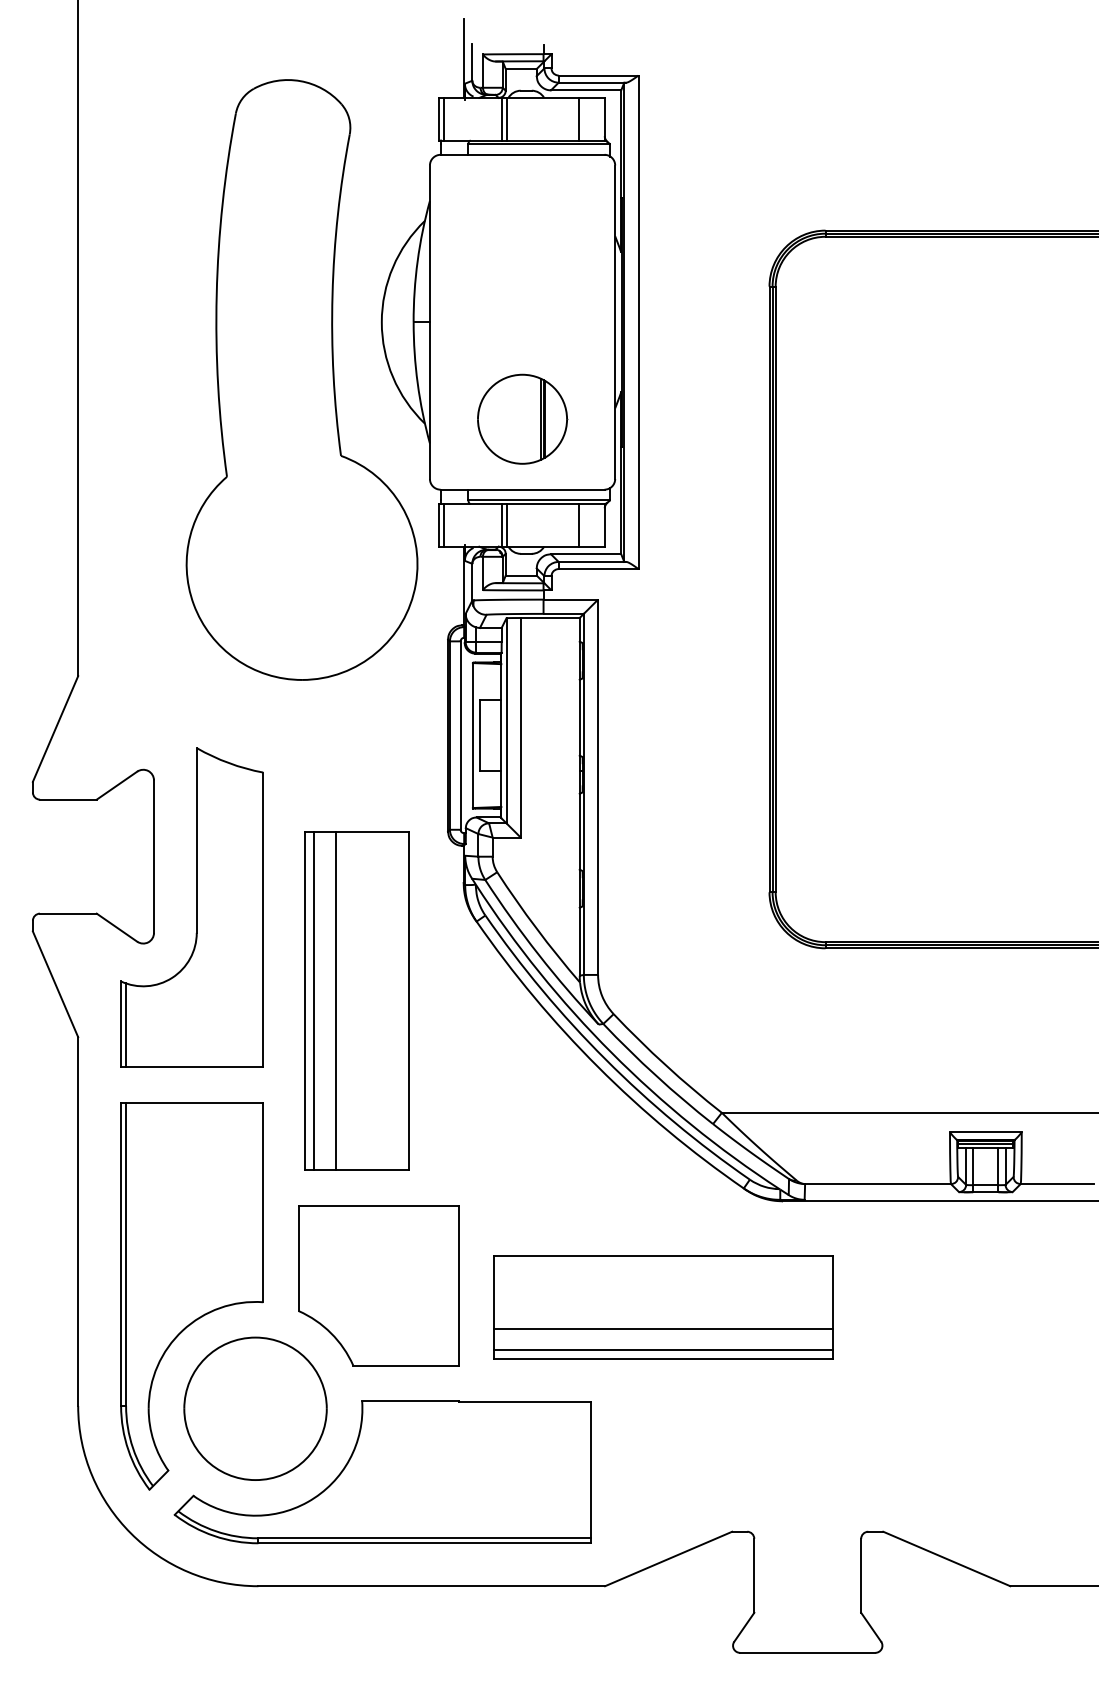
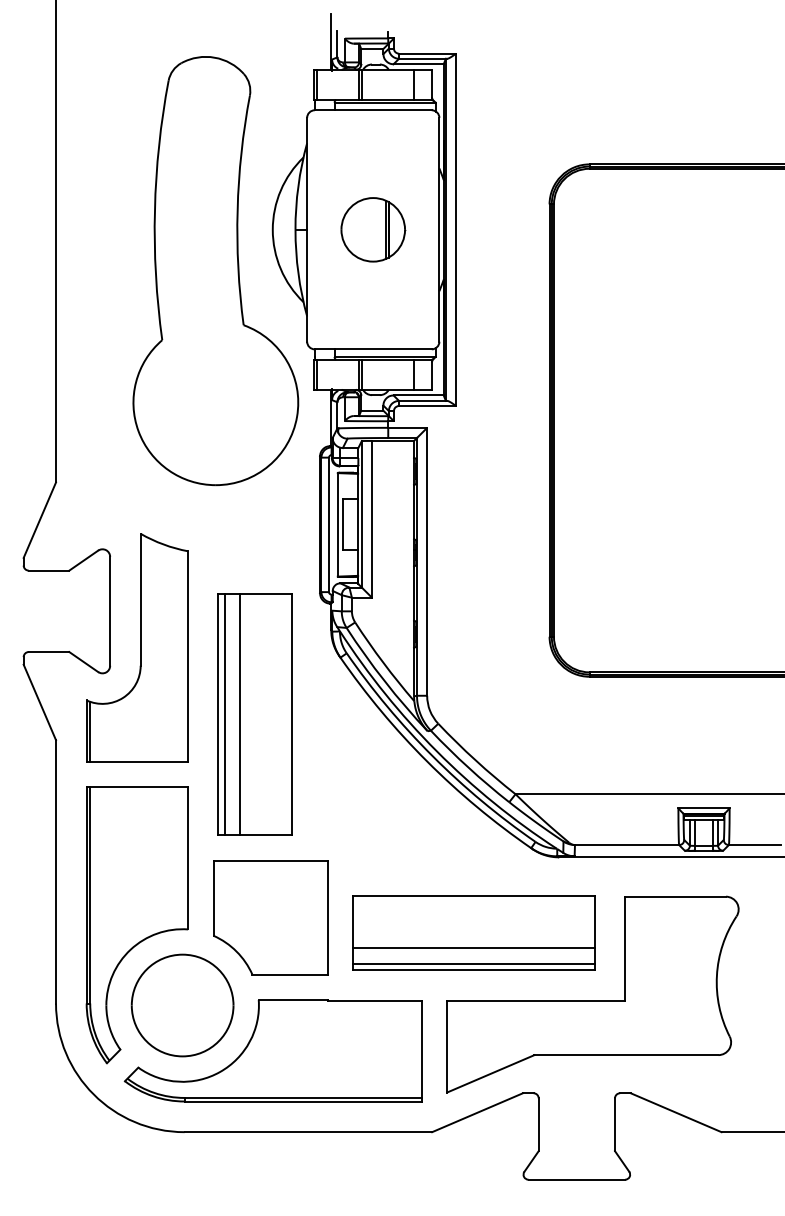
part: (522, 418) -> (373, 229), moved
part: (830, 1401) -> (593, 1000), added

